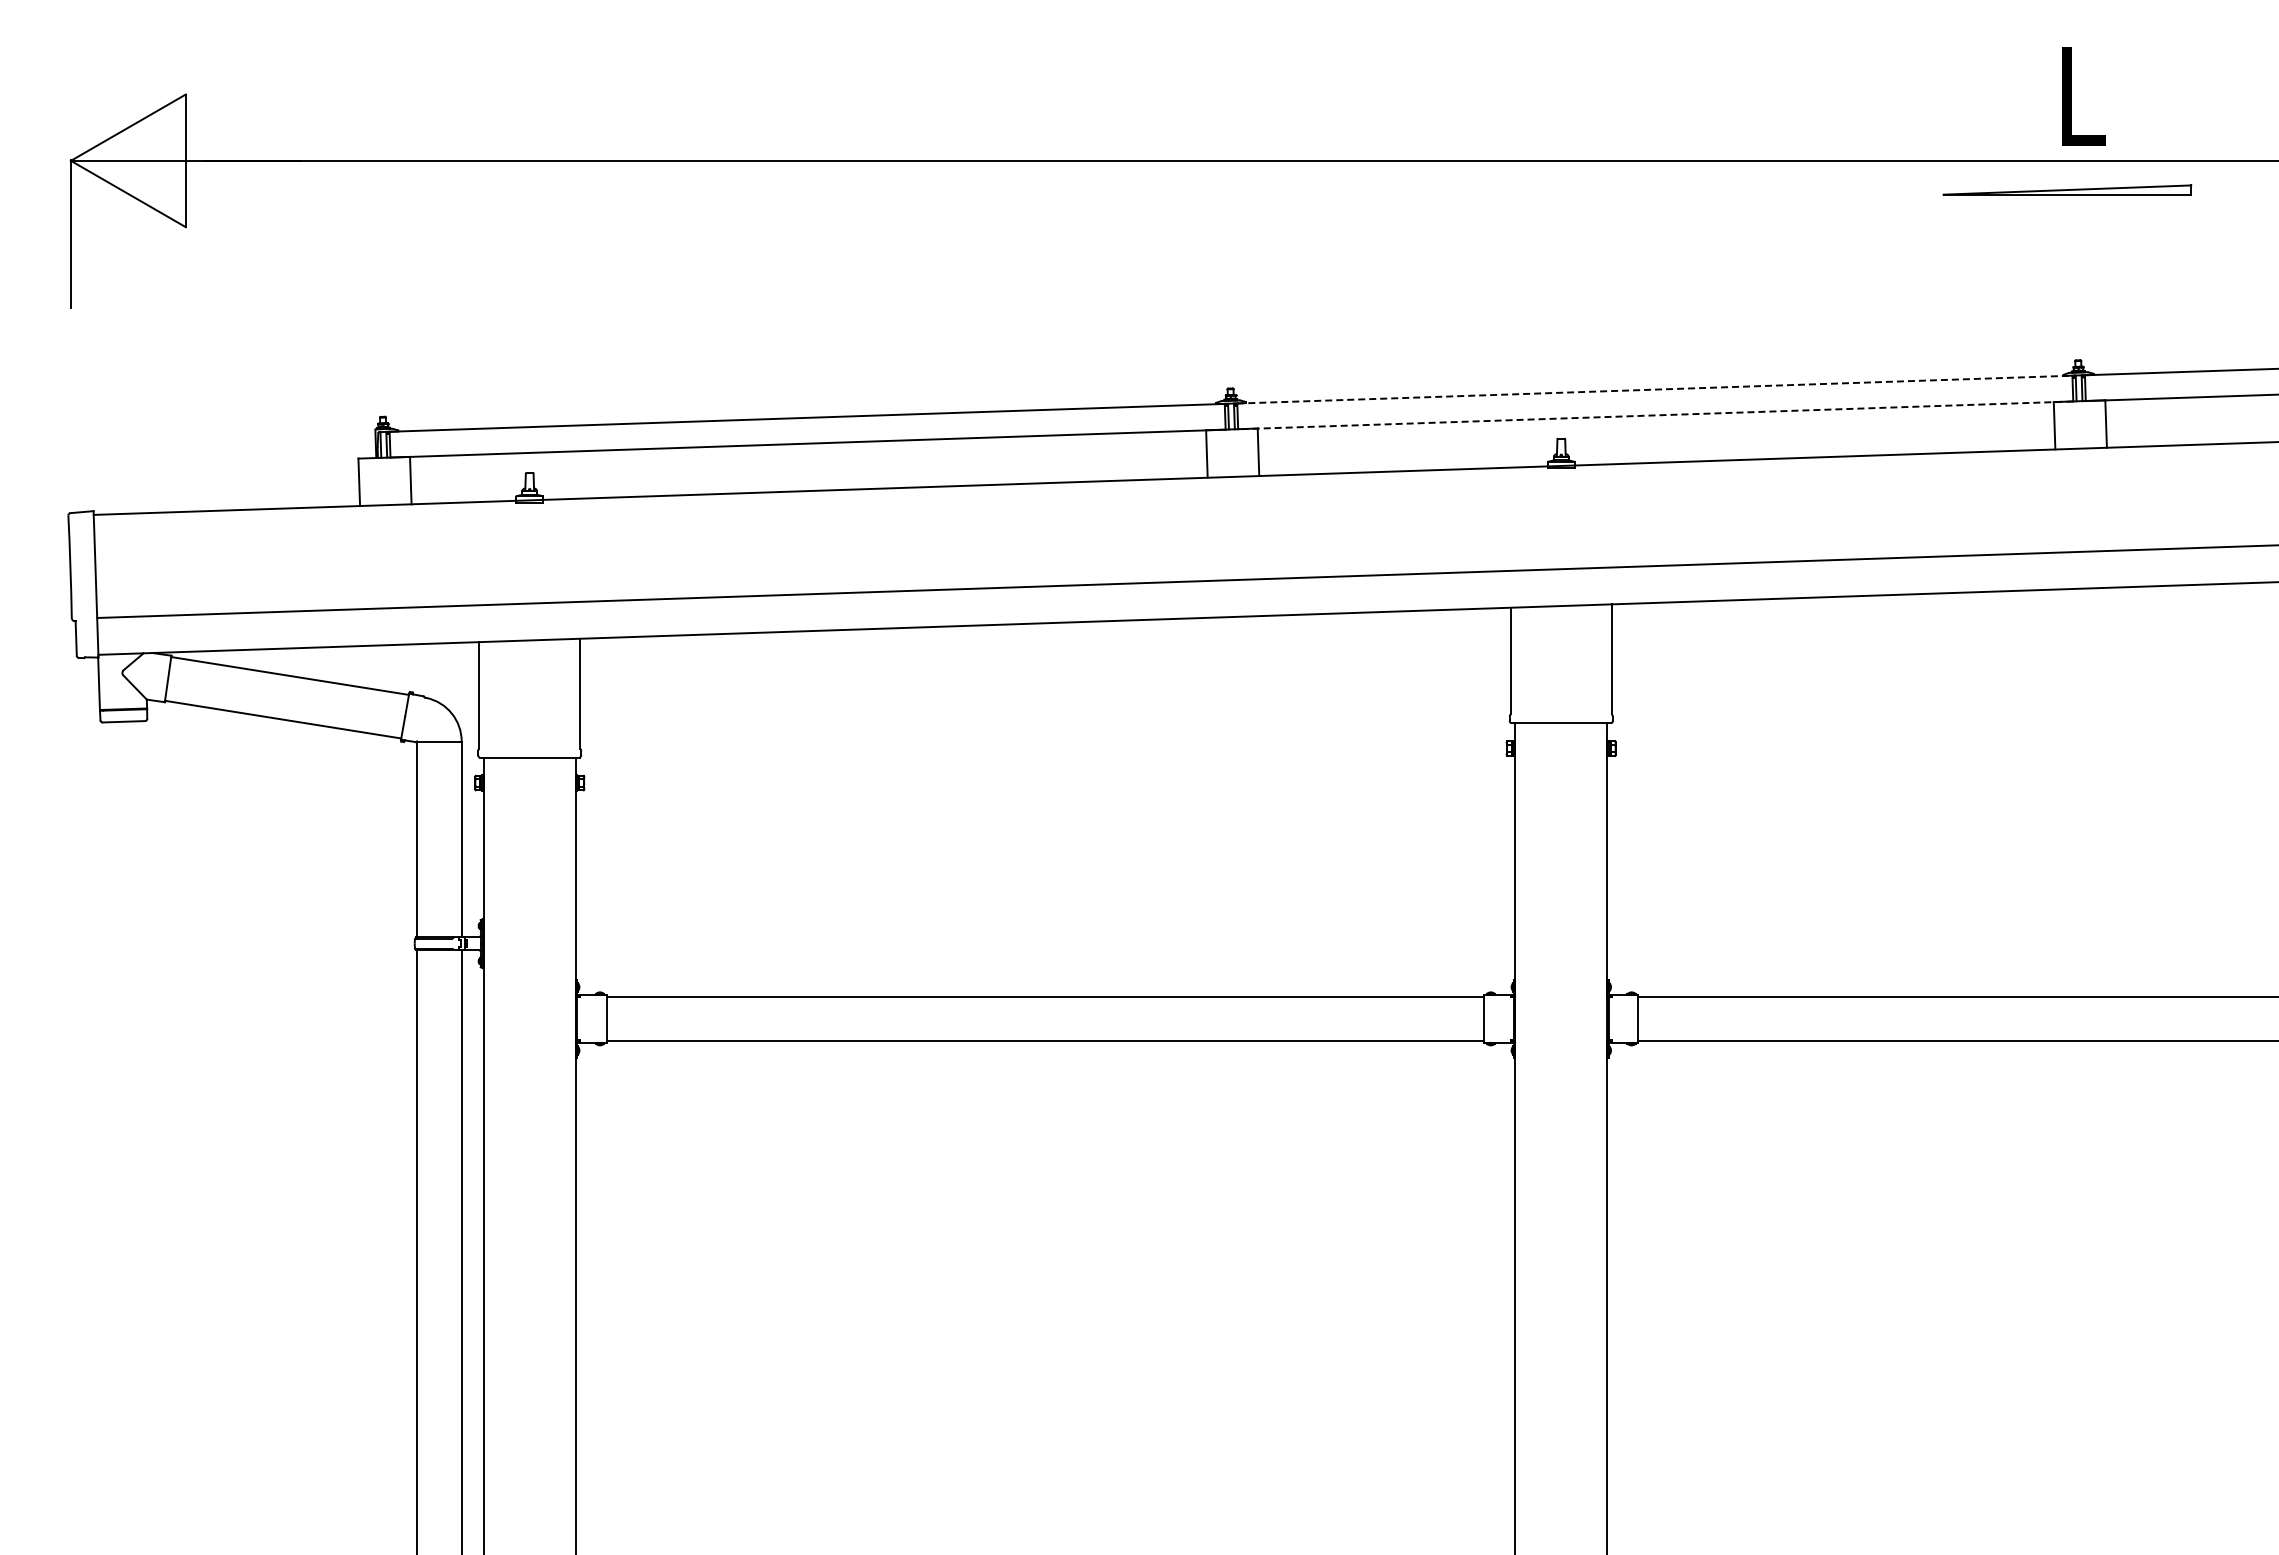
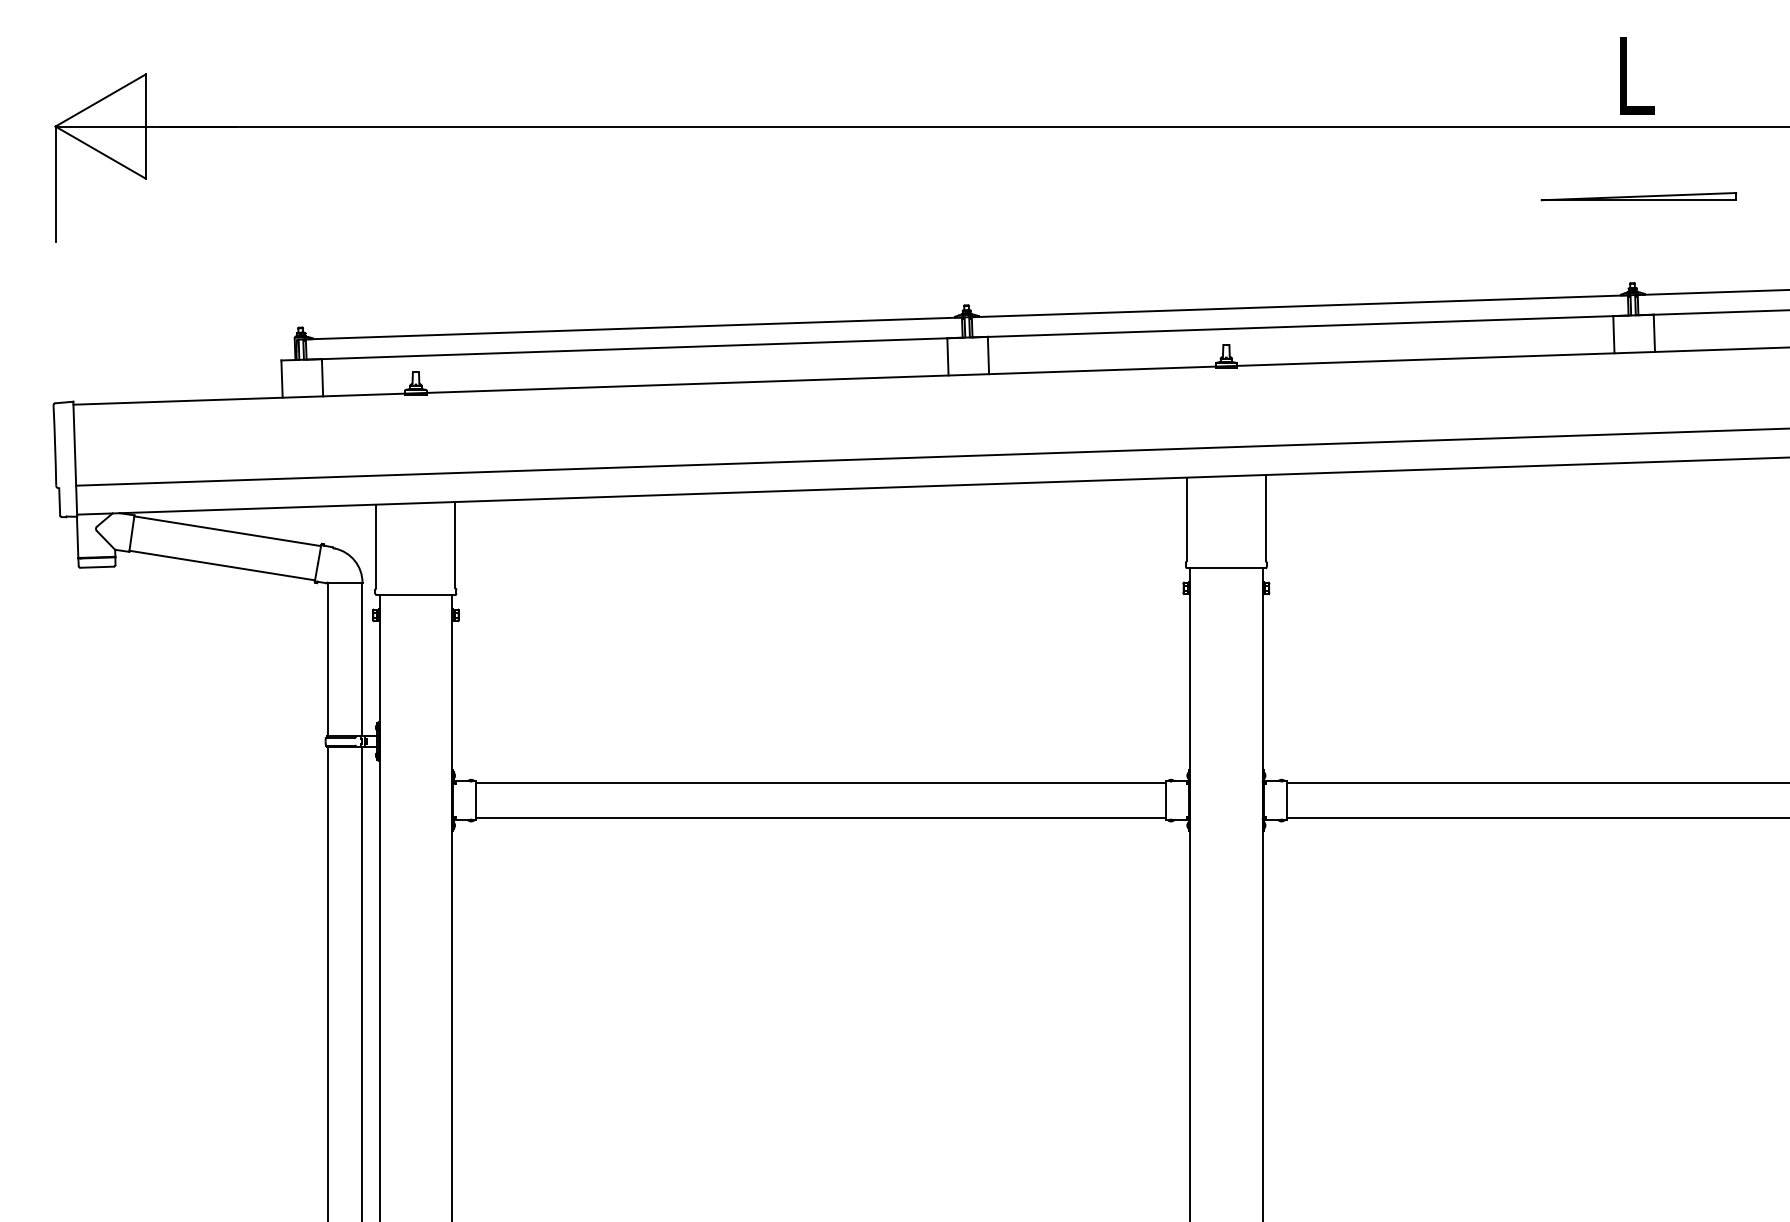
part: (2067, 189) -> (1638, 196), moved
line: (1654, 389) -> (1299, 306), dashed -> solid
line: (1655, 415) -> (1300, 326), dashed -> solid

